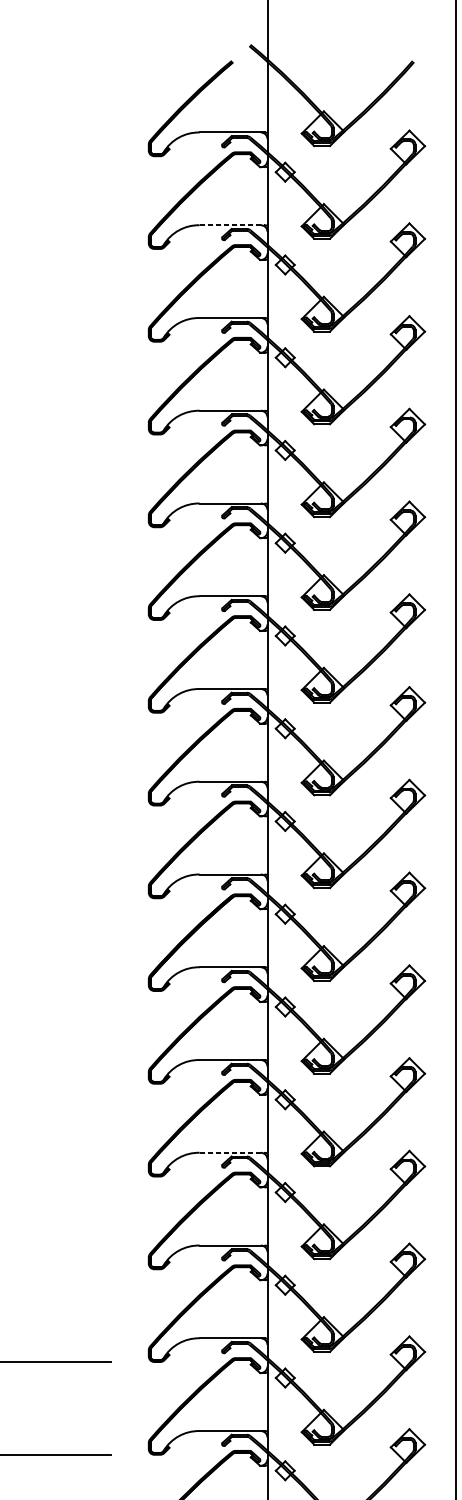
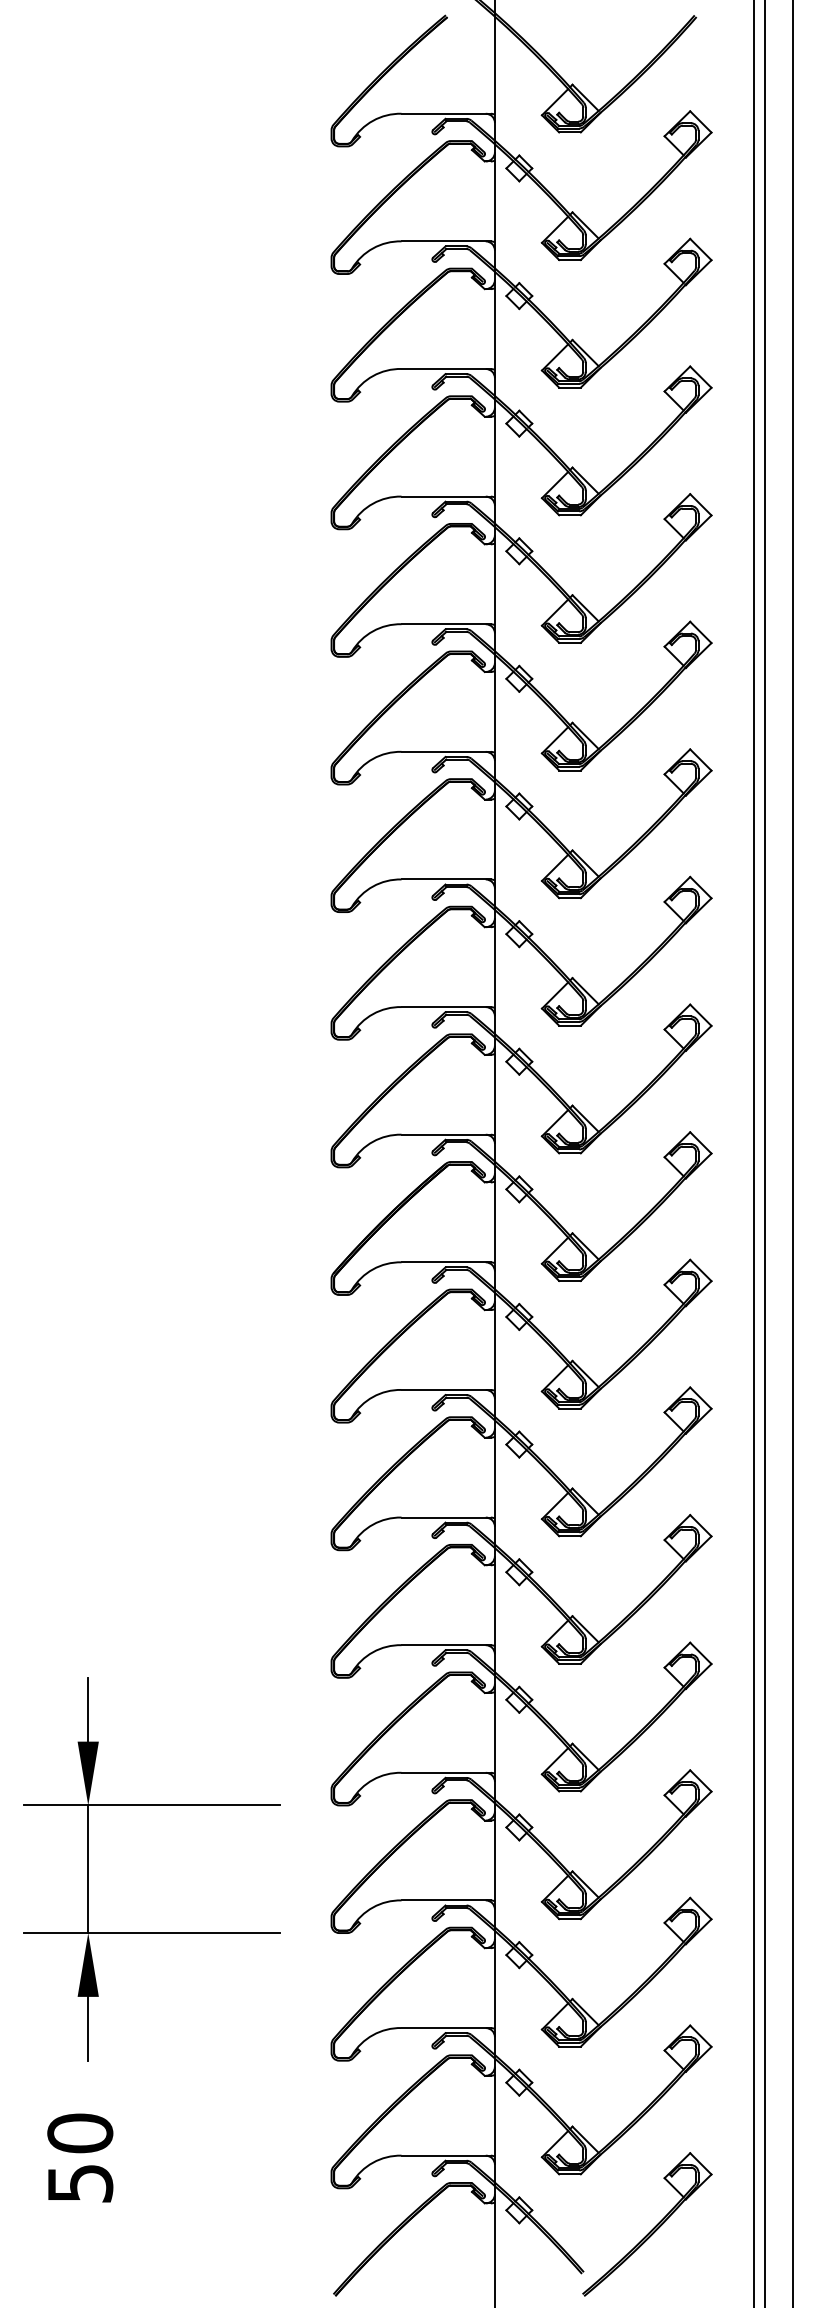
line: (232, 225) -> (446, 241), dashed -> solid
line: (232, 1152) -> (446, 1517), dashed -> solid

